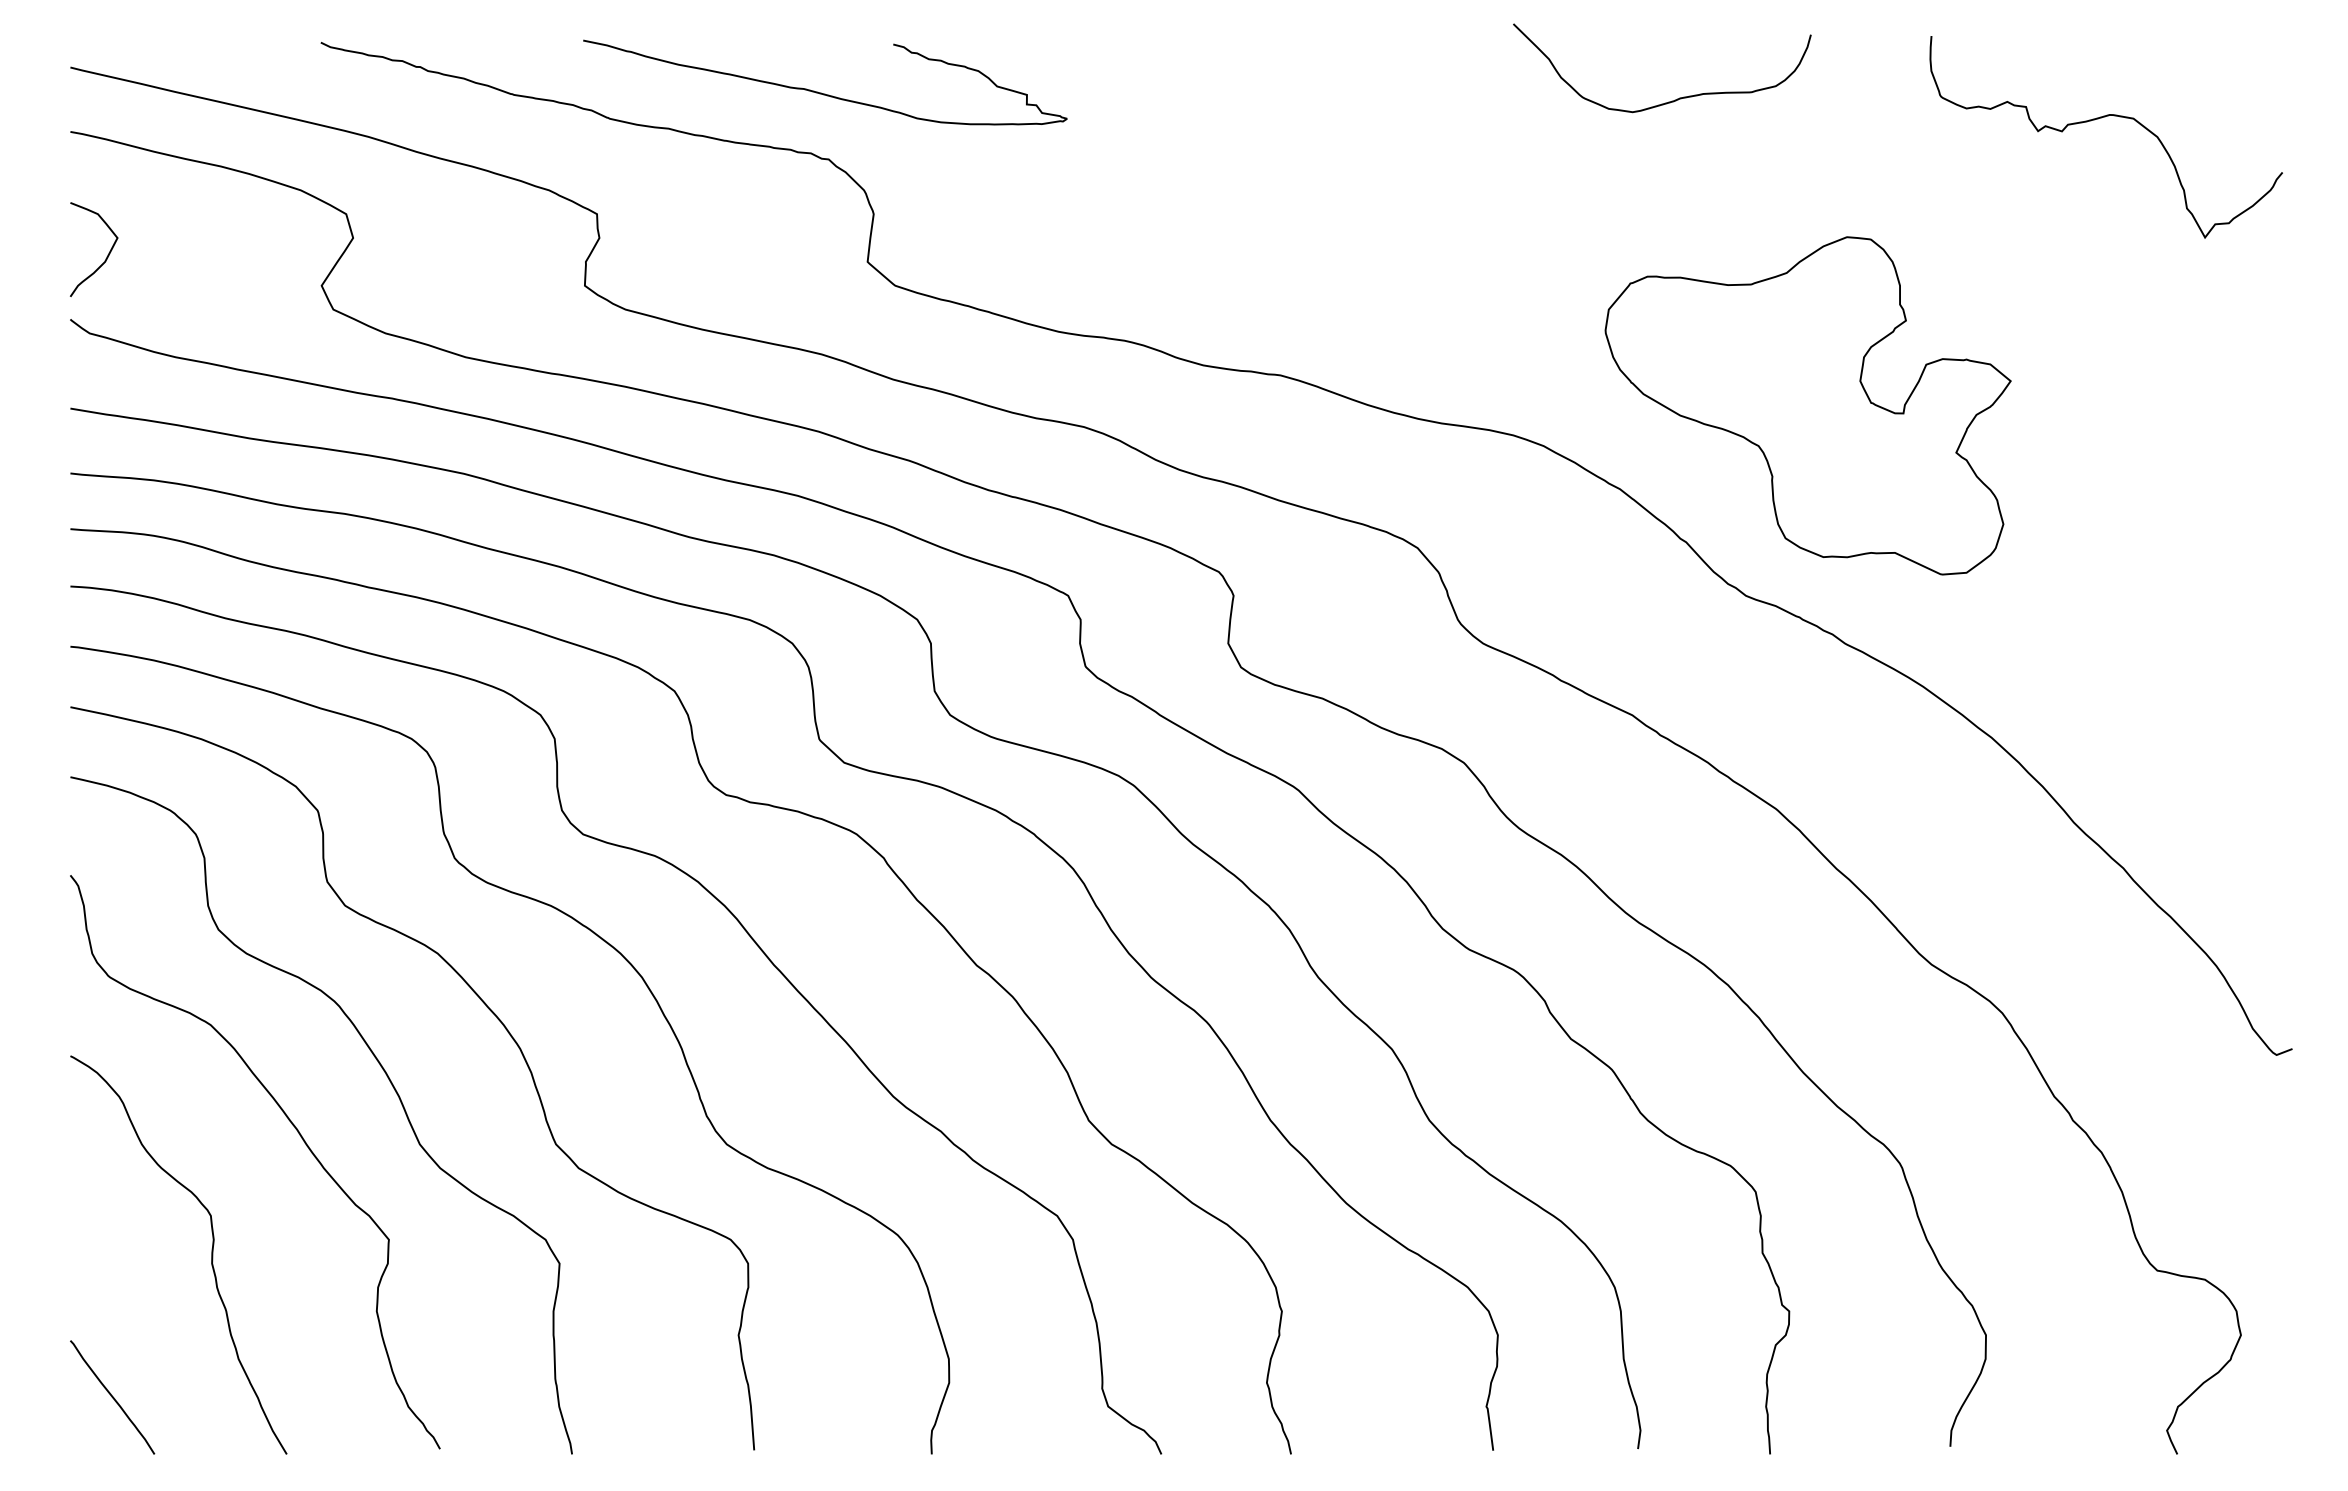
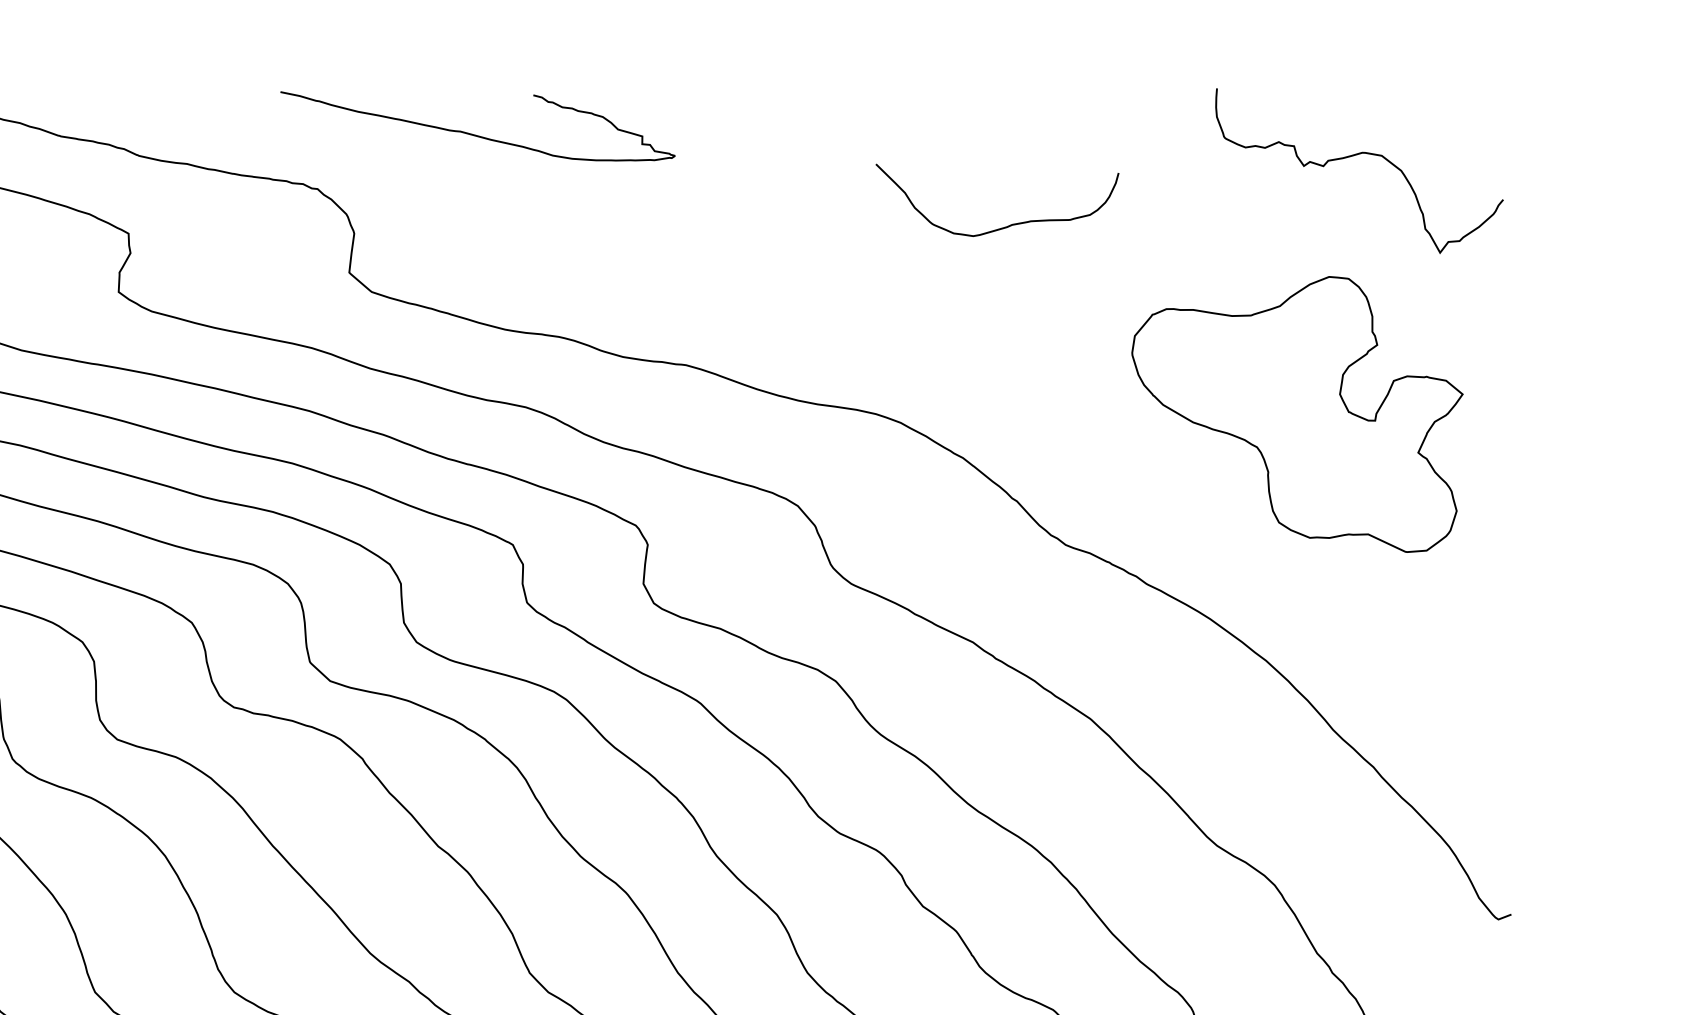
curve: (821, 92) -> (474, 134), moved
curve: (1672, 100) -> (1005, 226), moved
part: (1807, 405) -> (1296, 414), moved

